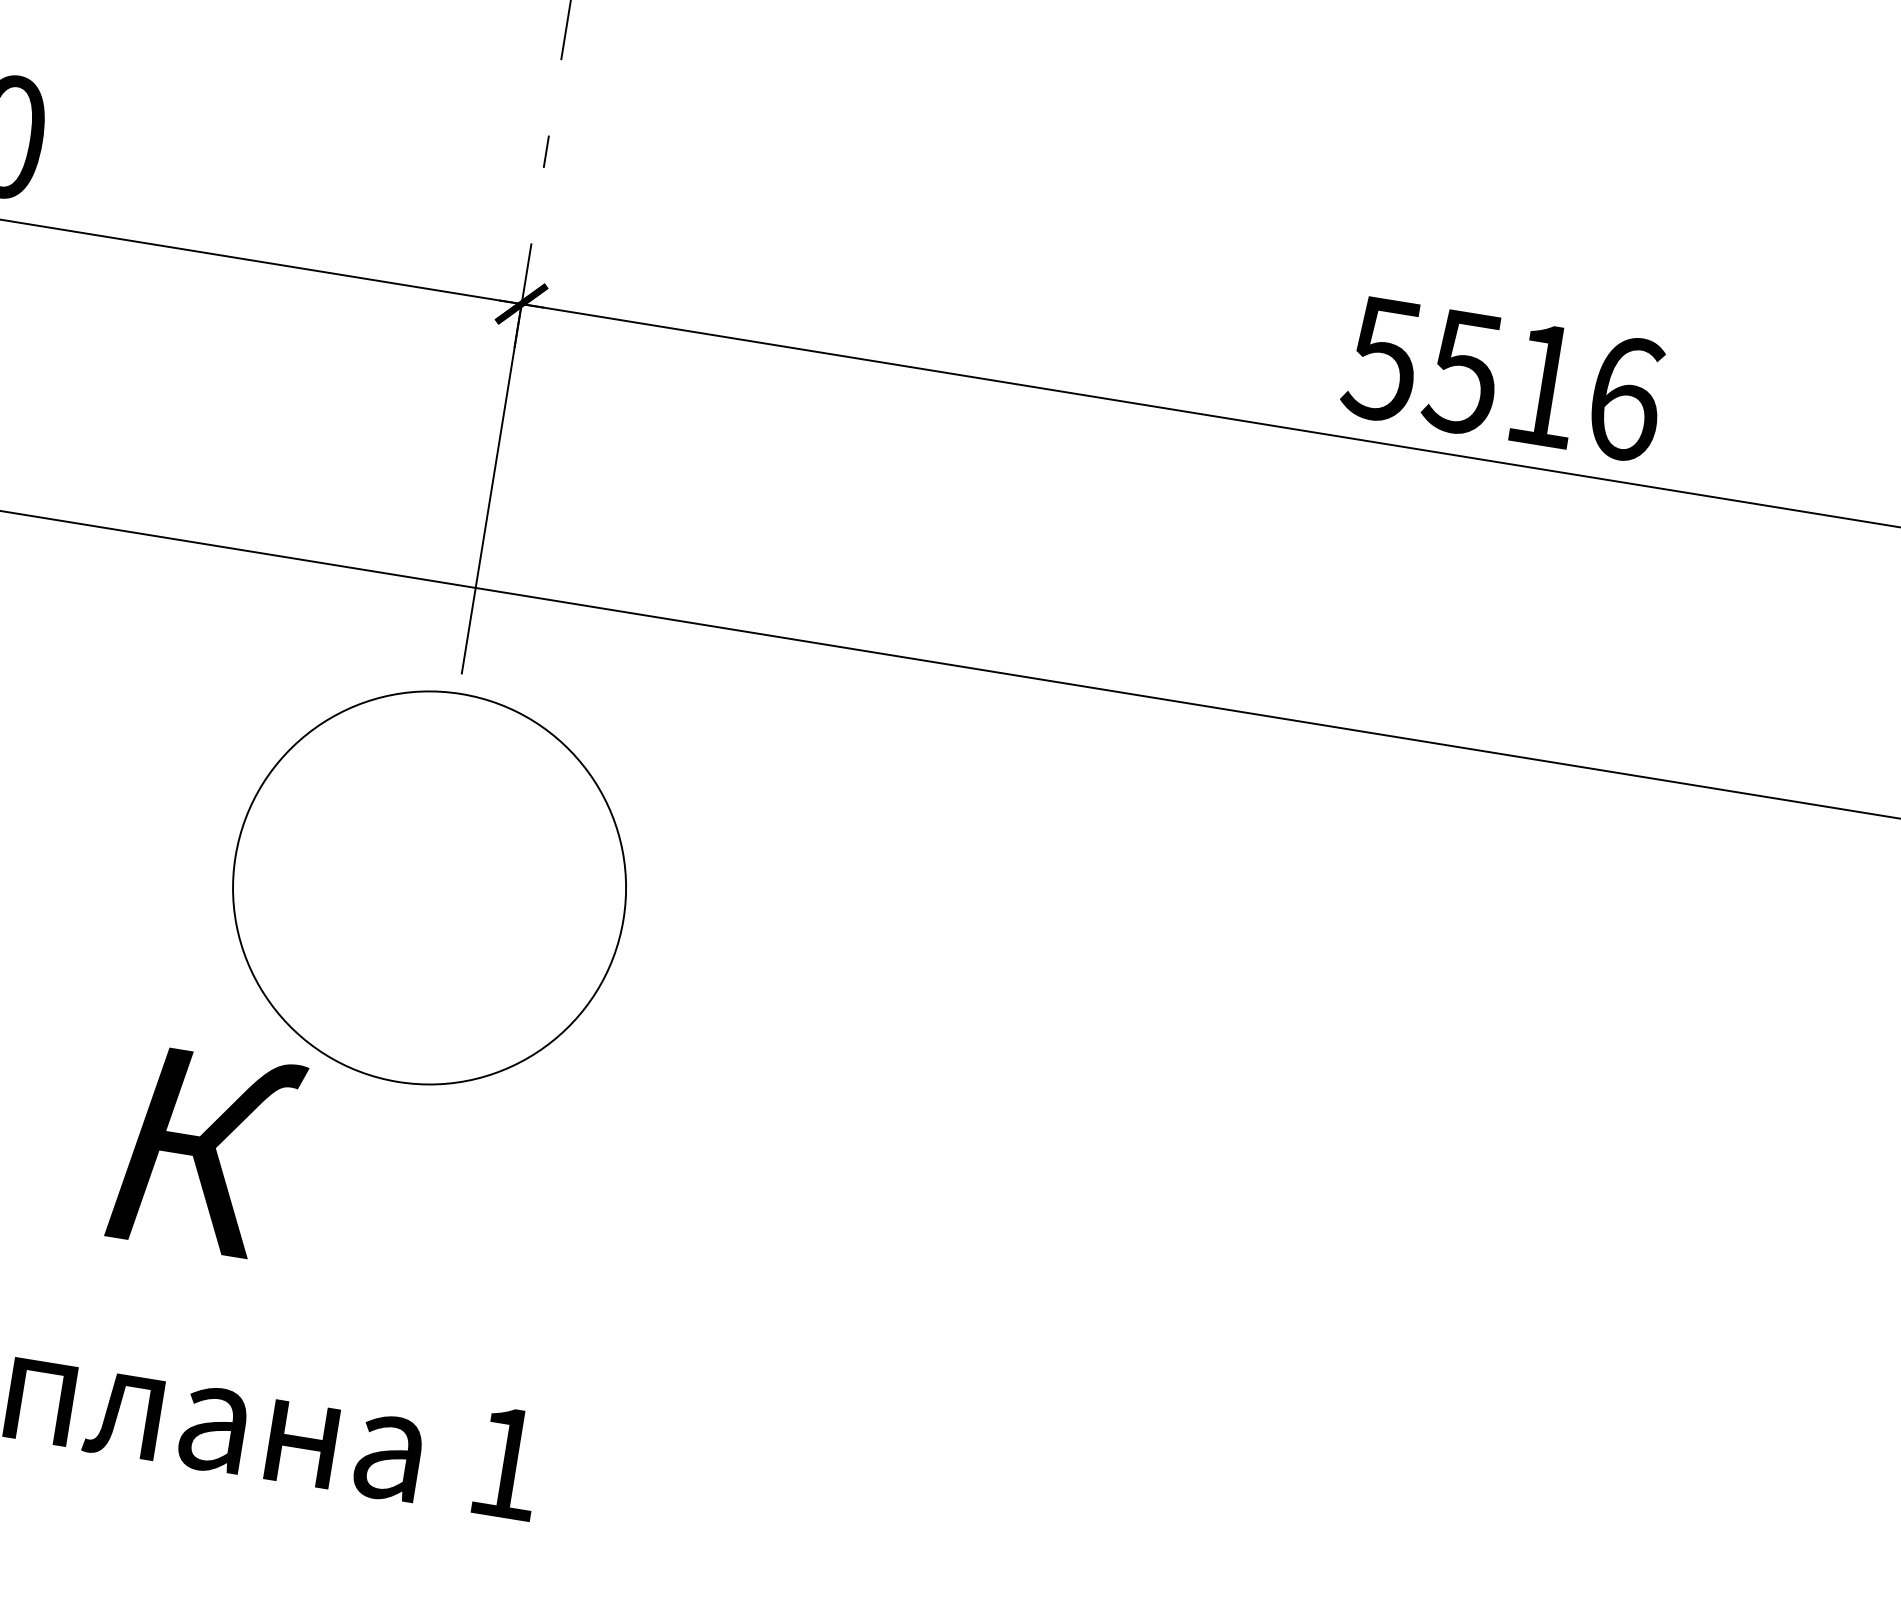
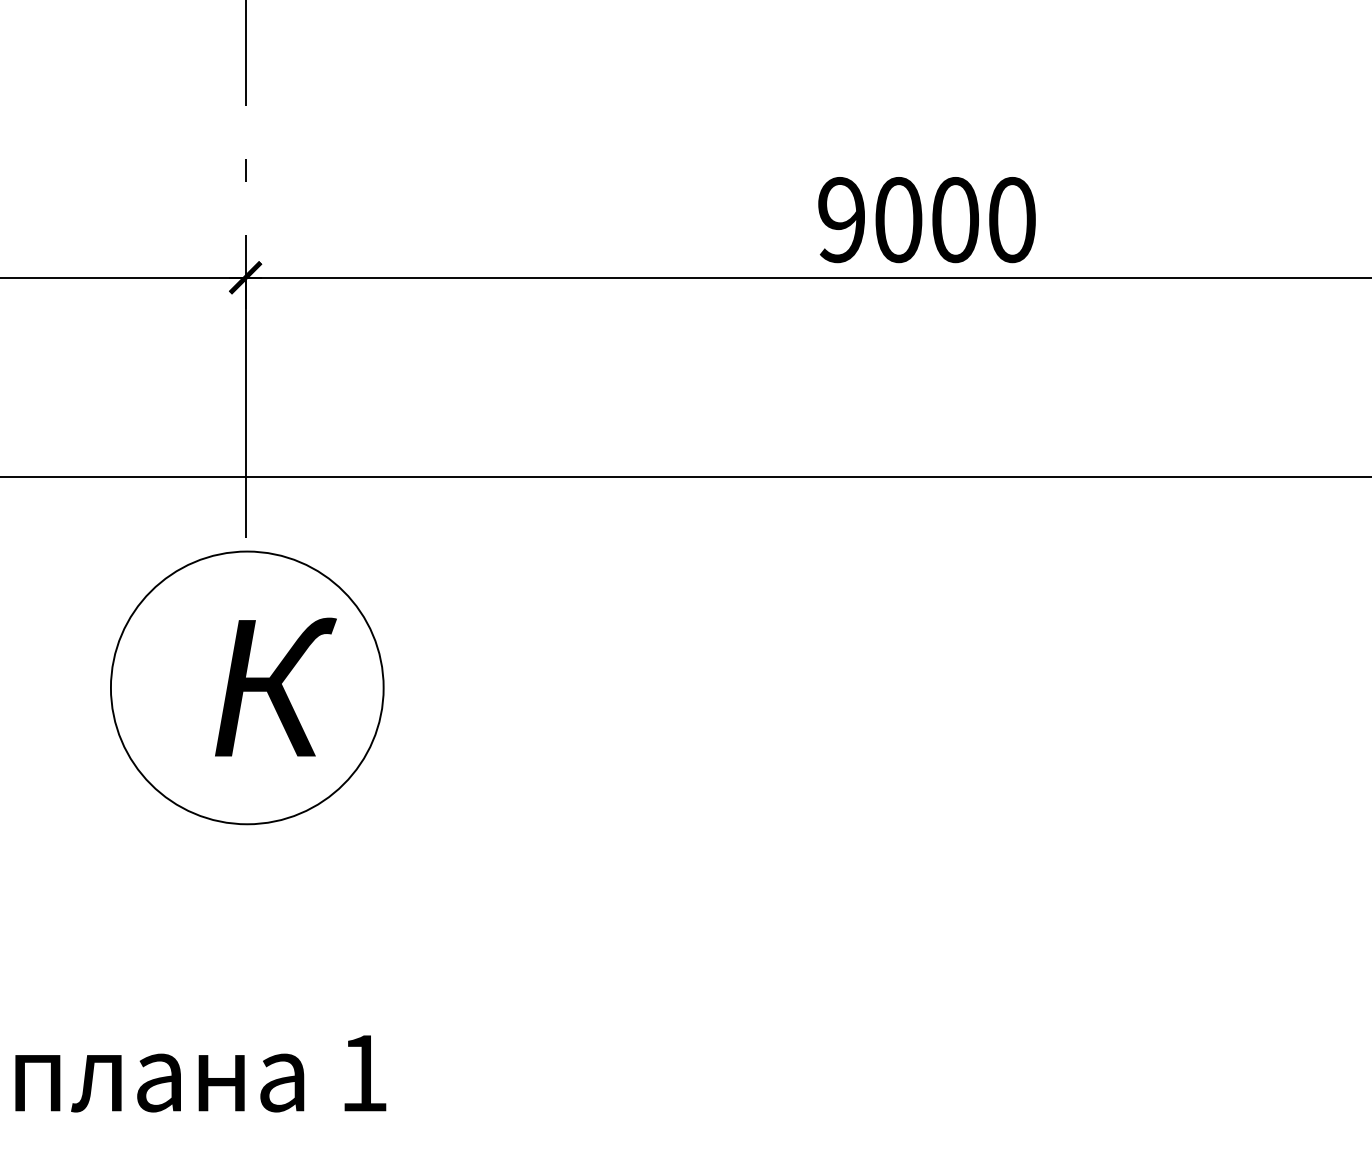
text: (1503, 379) -> (926, 220), 5516 -> 9000
text: (206, 1150) -> (275, 686), moved

